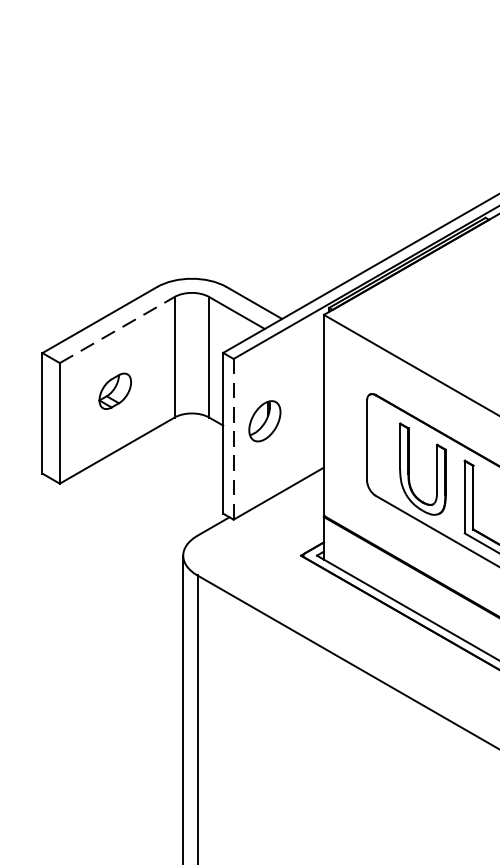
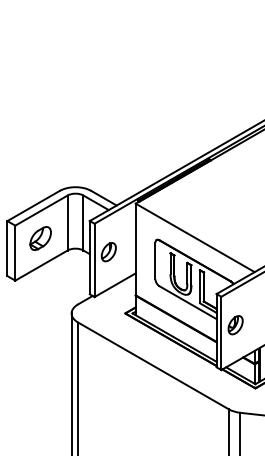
line: (117, 329) -> (41, 210), dashed -> solid
part: (115, 391) -> (40, 238), size x1.43
line: (233, 439) -> (94, 260), dashed -> solid

